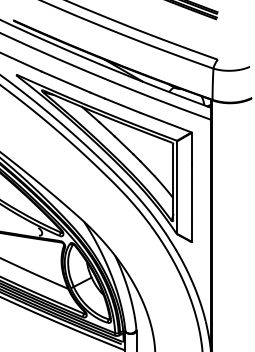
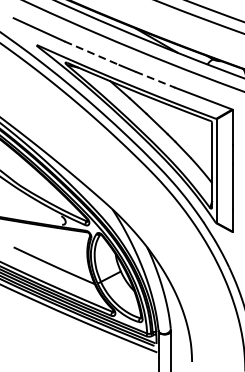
line: (65, 82) -> (91, 53), solid -> dashed
line: (123, 105) -> (156, 79), solid -> dashed

